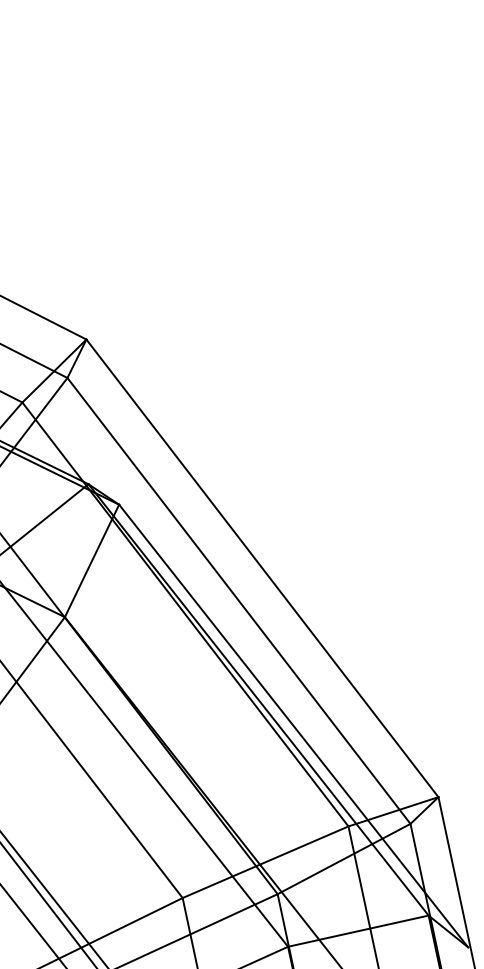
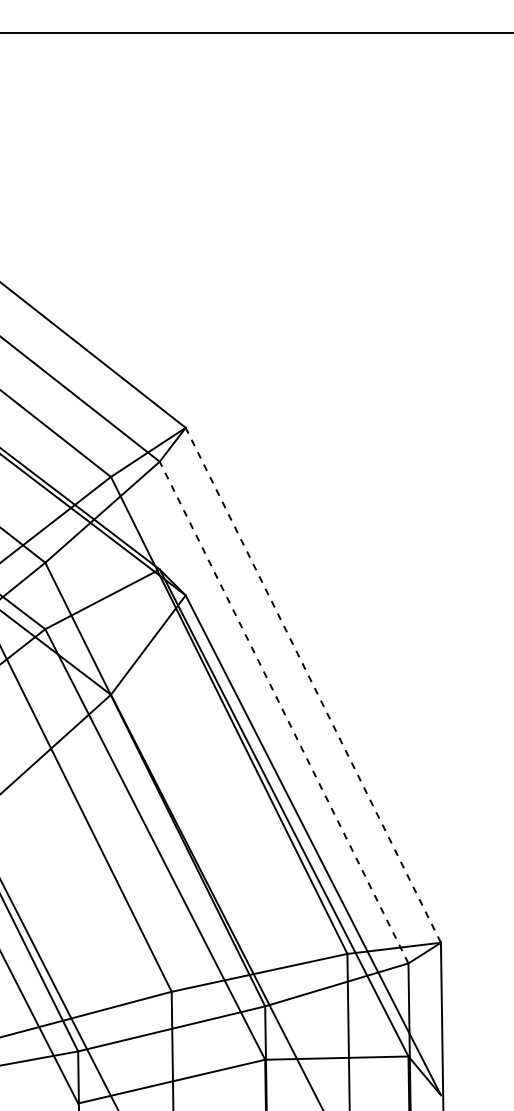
line: (262, 567) -> (313, 684), solid -> dashed
line: (238, 600) -> (283, 712), solid -> dashed

